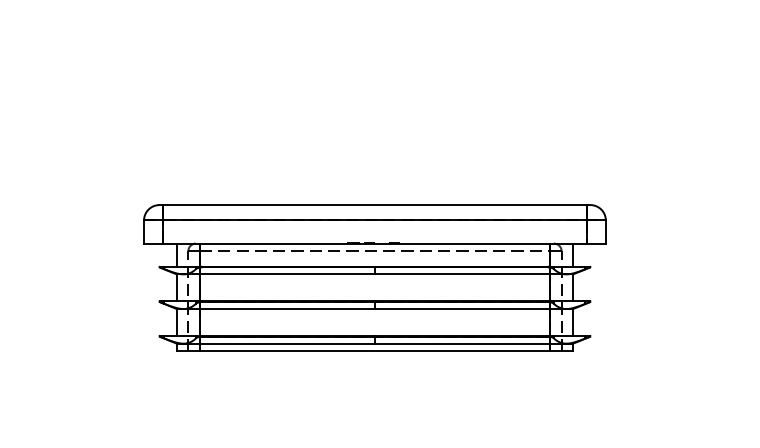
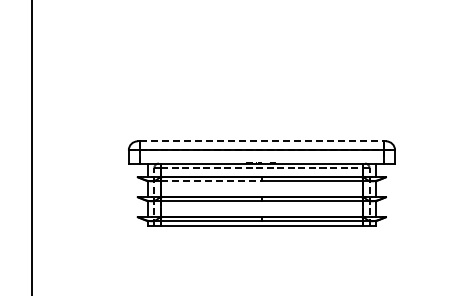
line: (375, 205) -> (262, 141), solid -> dashed
line: (287, 274) -> (211, 181), solid -> dashed

